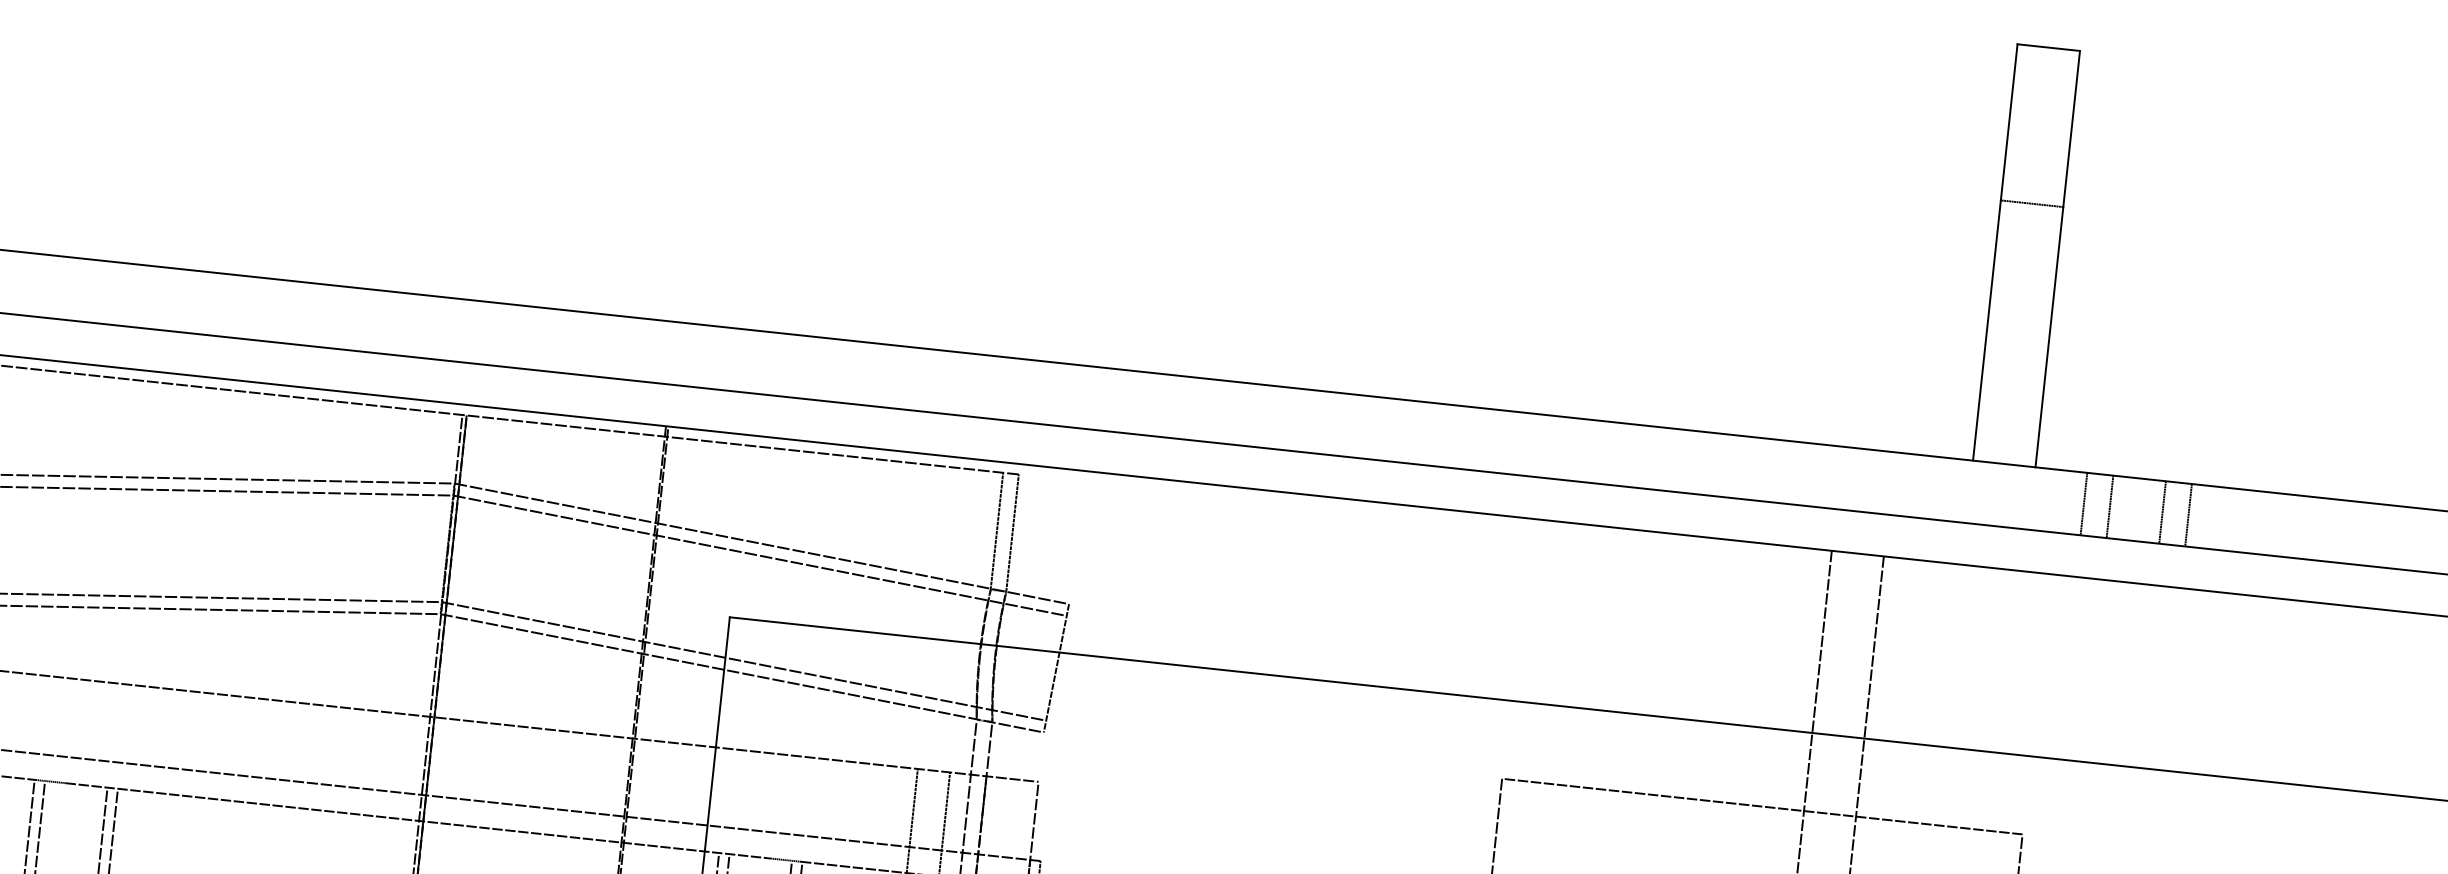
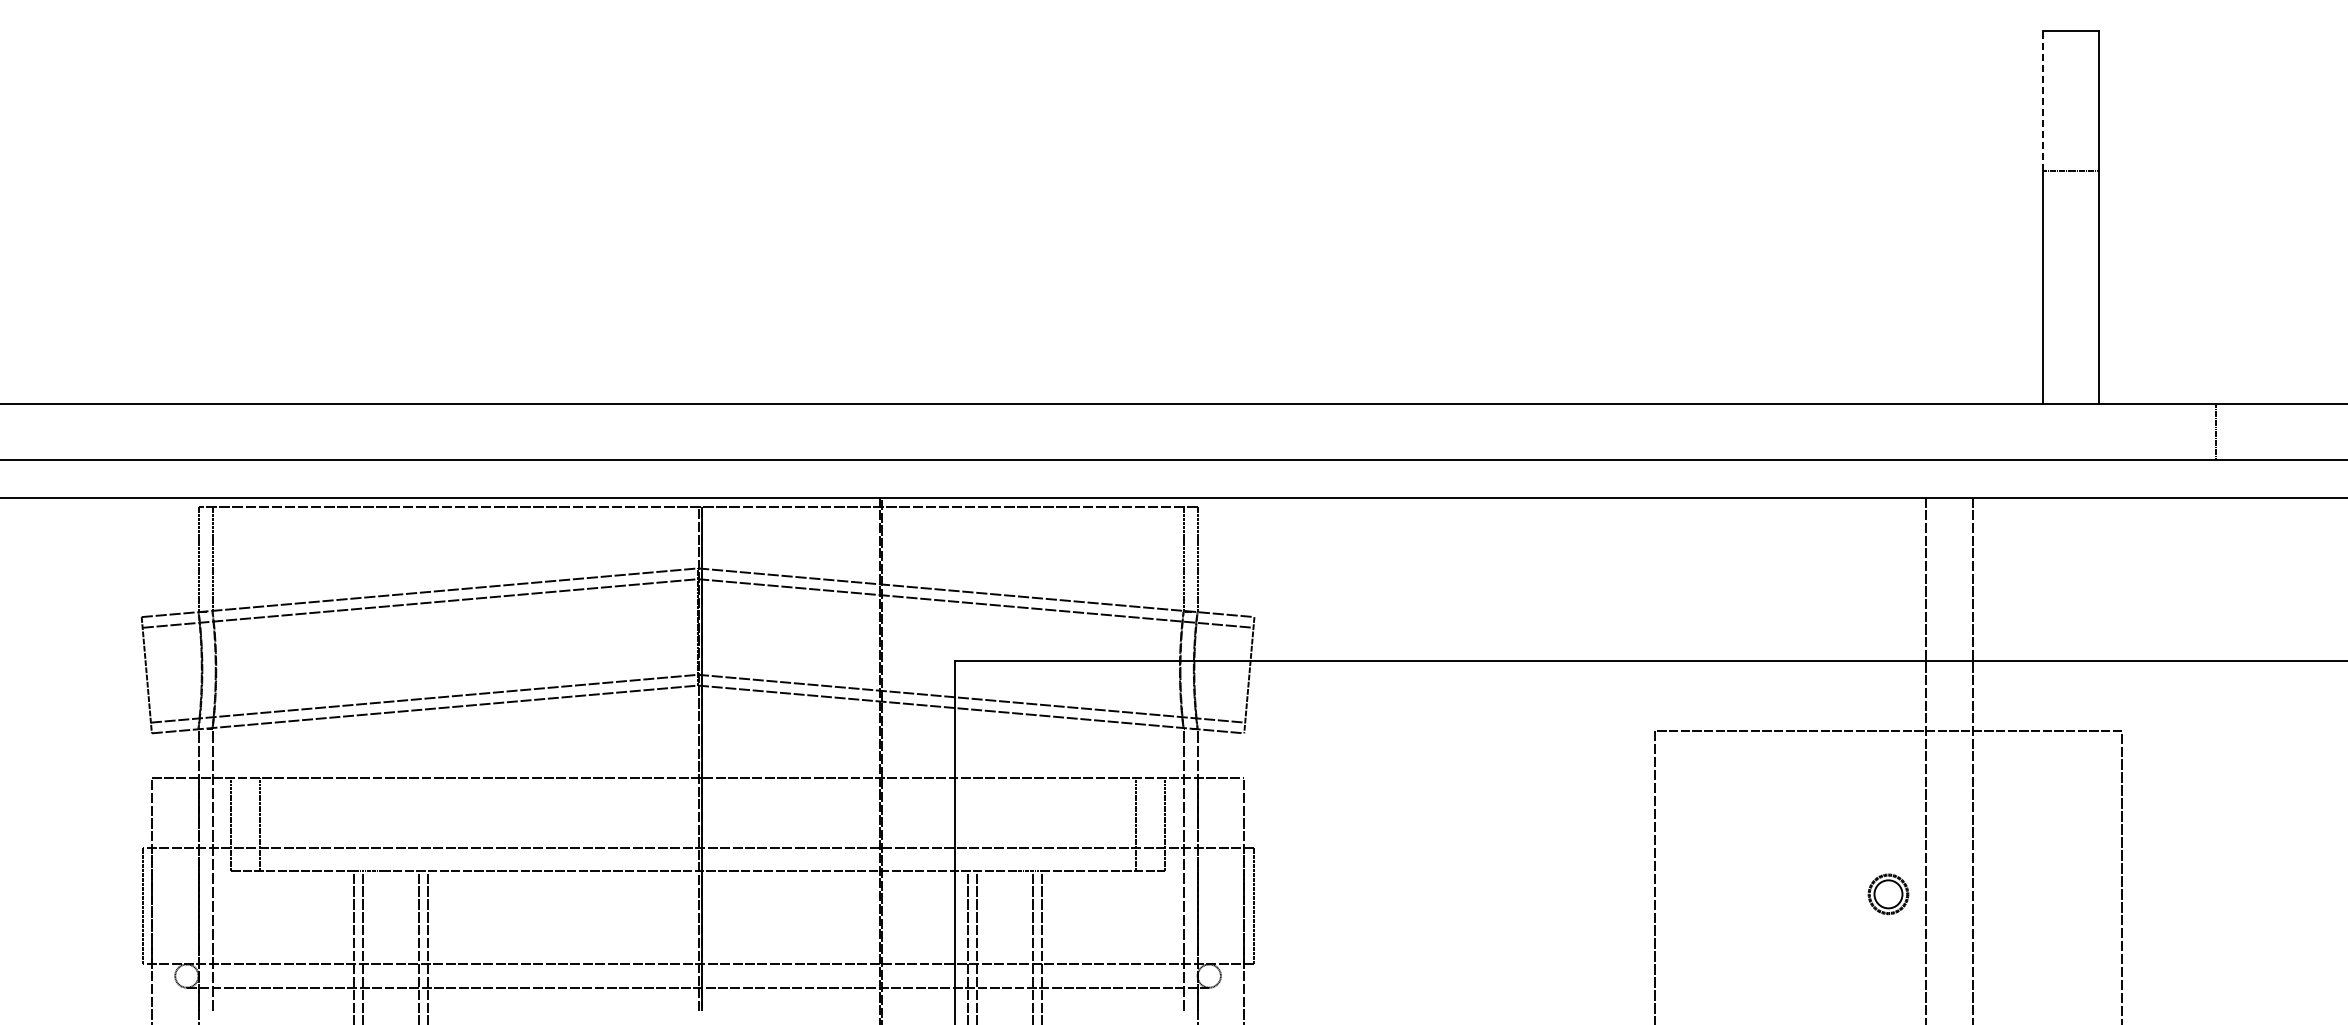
line: (2009, 122) -> (2042, 100), solid -> dashed
line: (2084, 504) -> (2145, 432), removed
line: (2110, 507) -> (2168, 432), removed
line: (2188, 515) -> (2238, 432), removed

